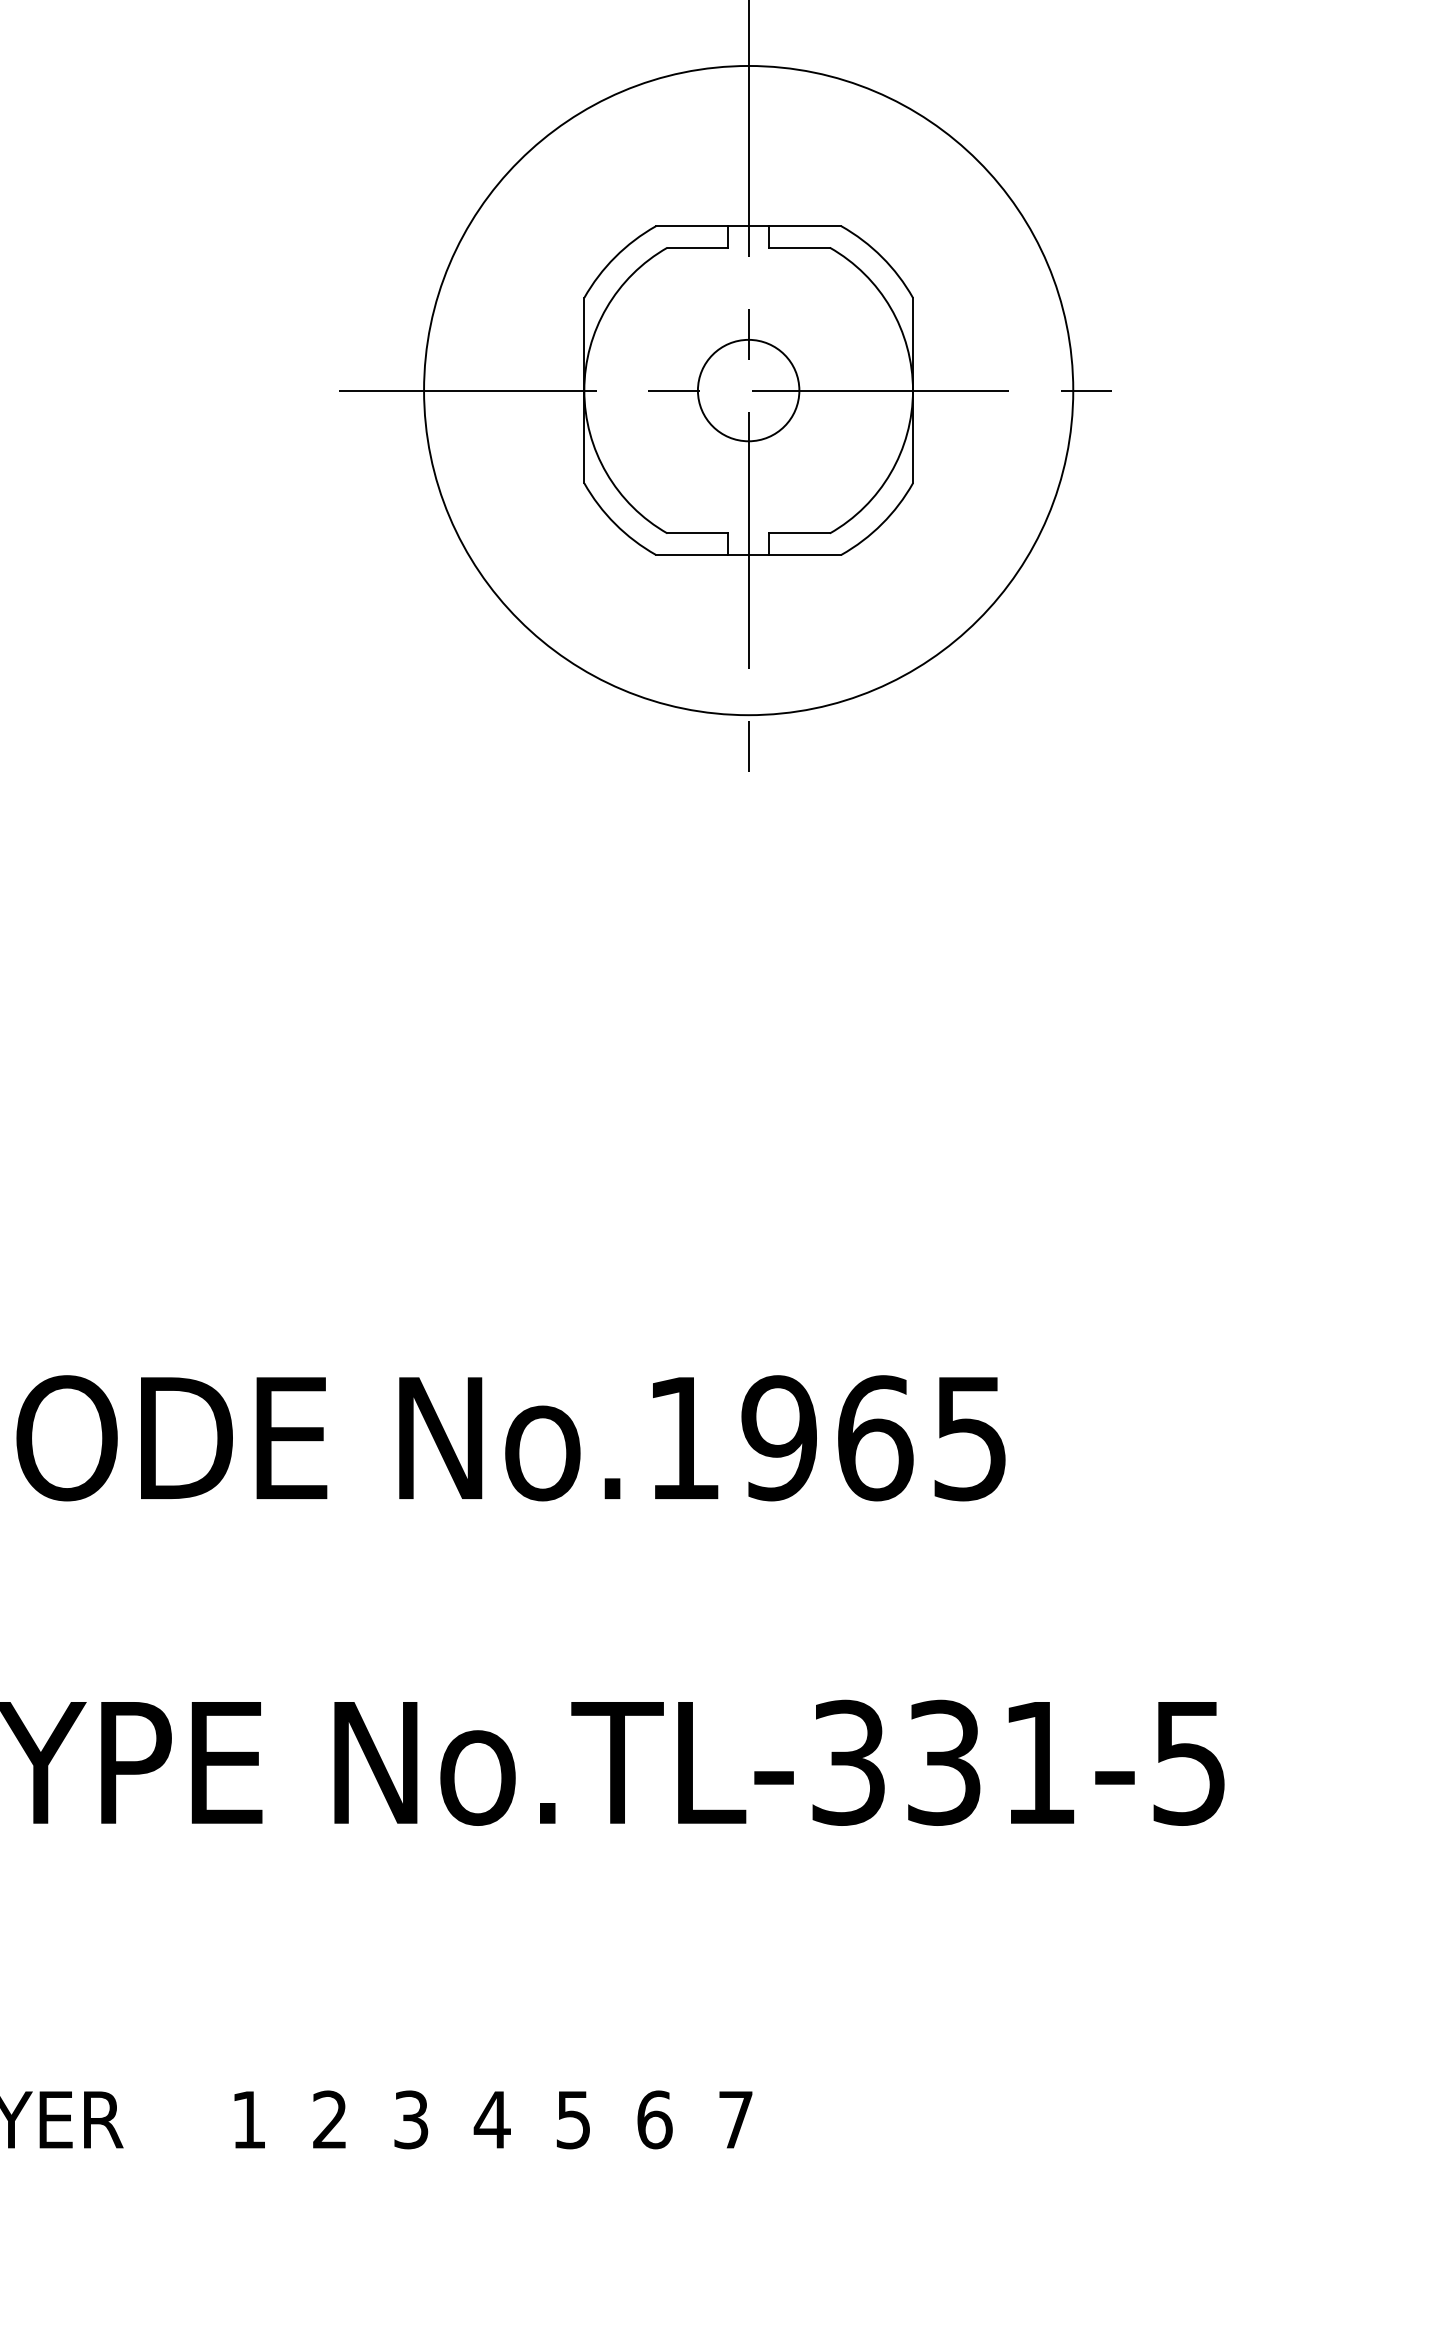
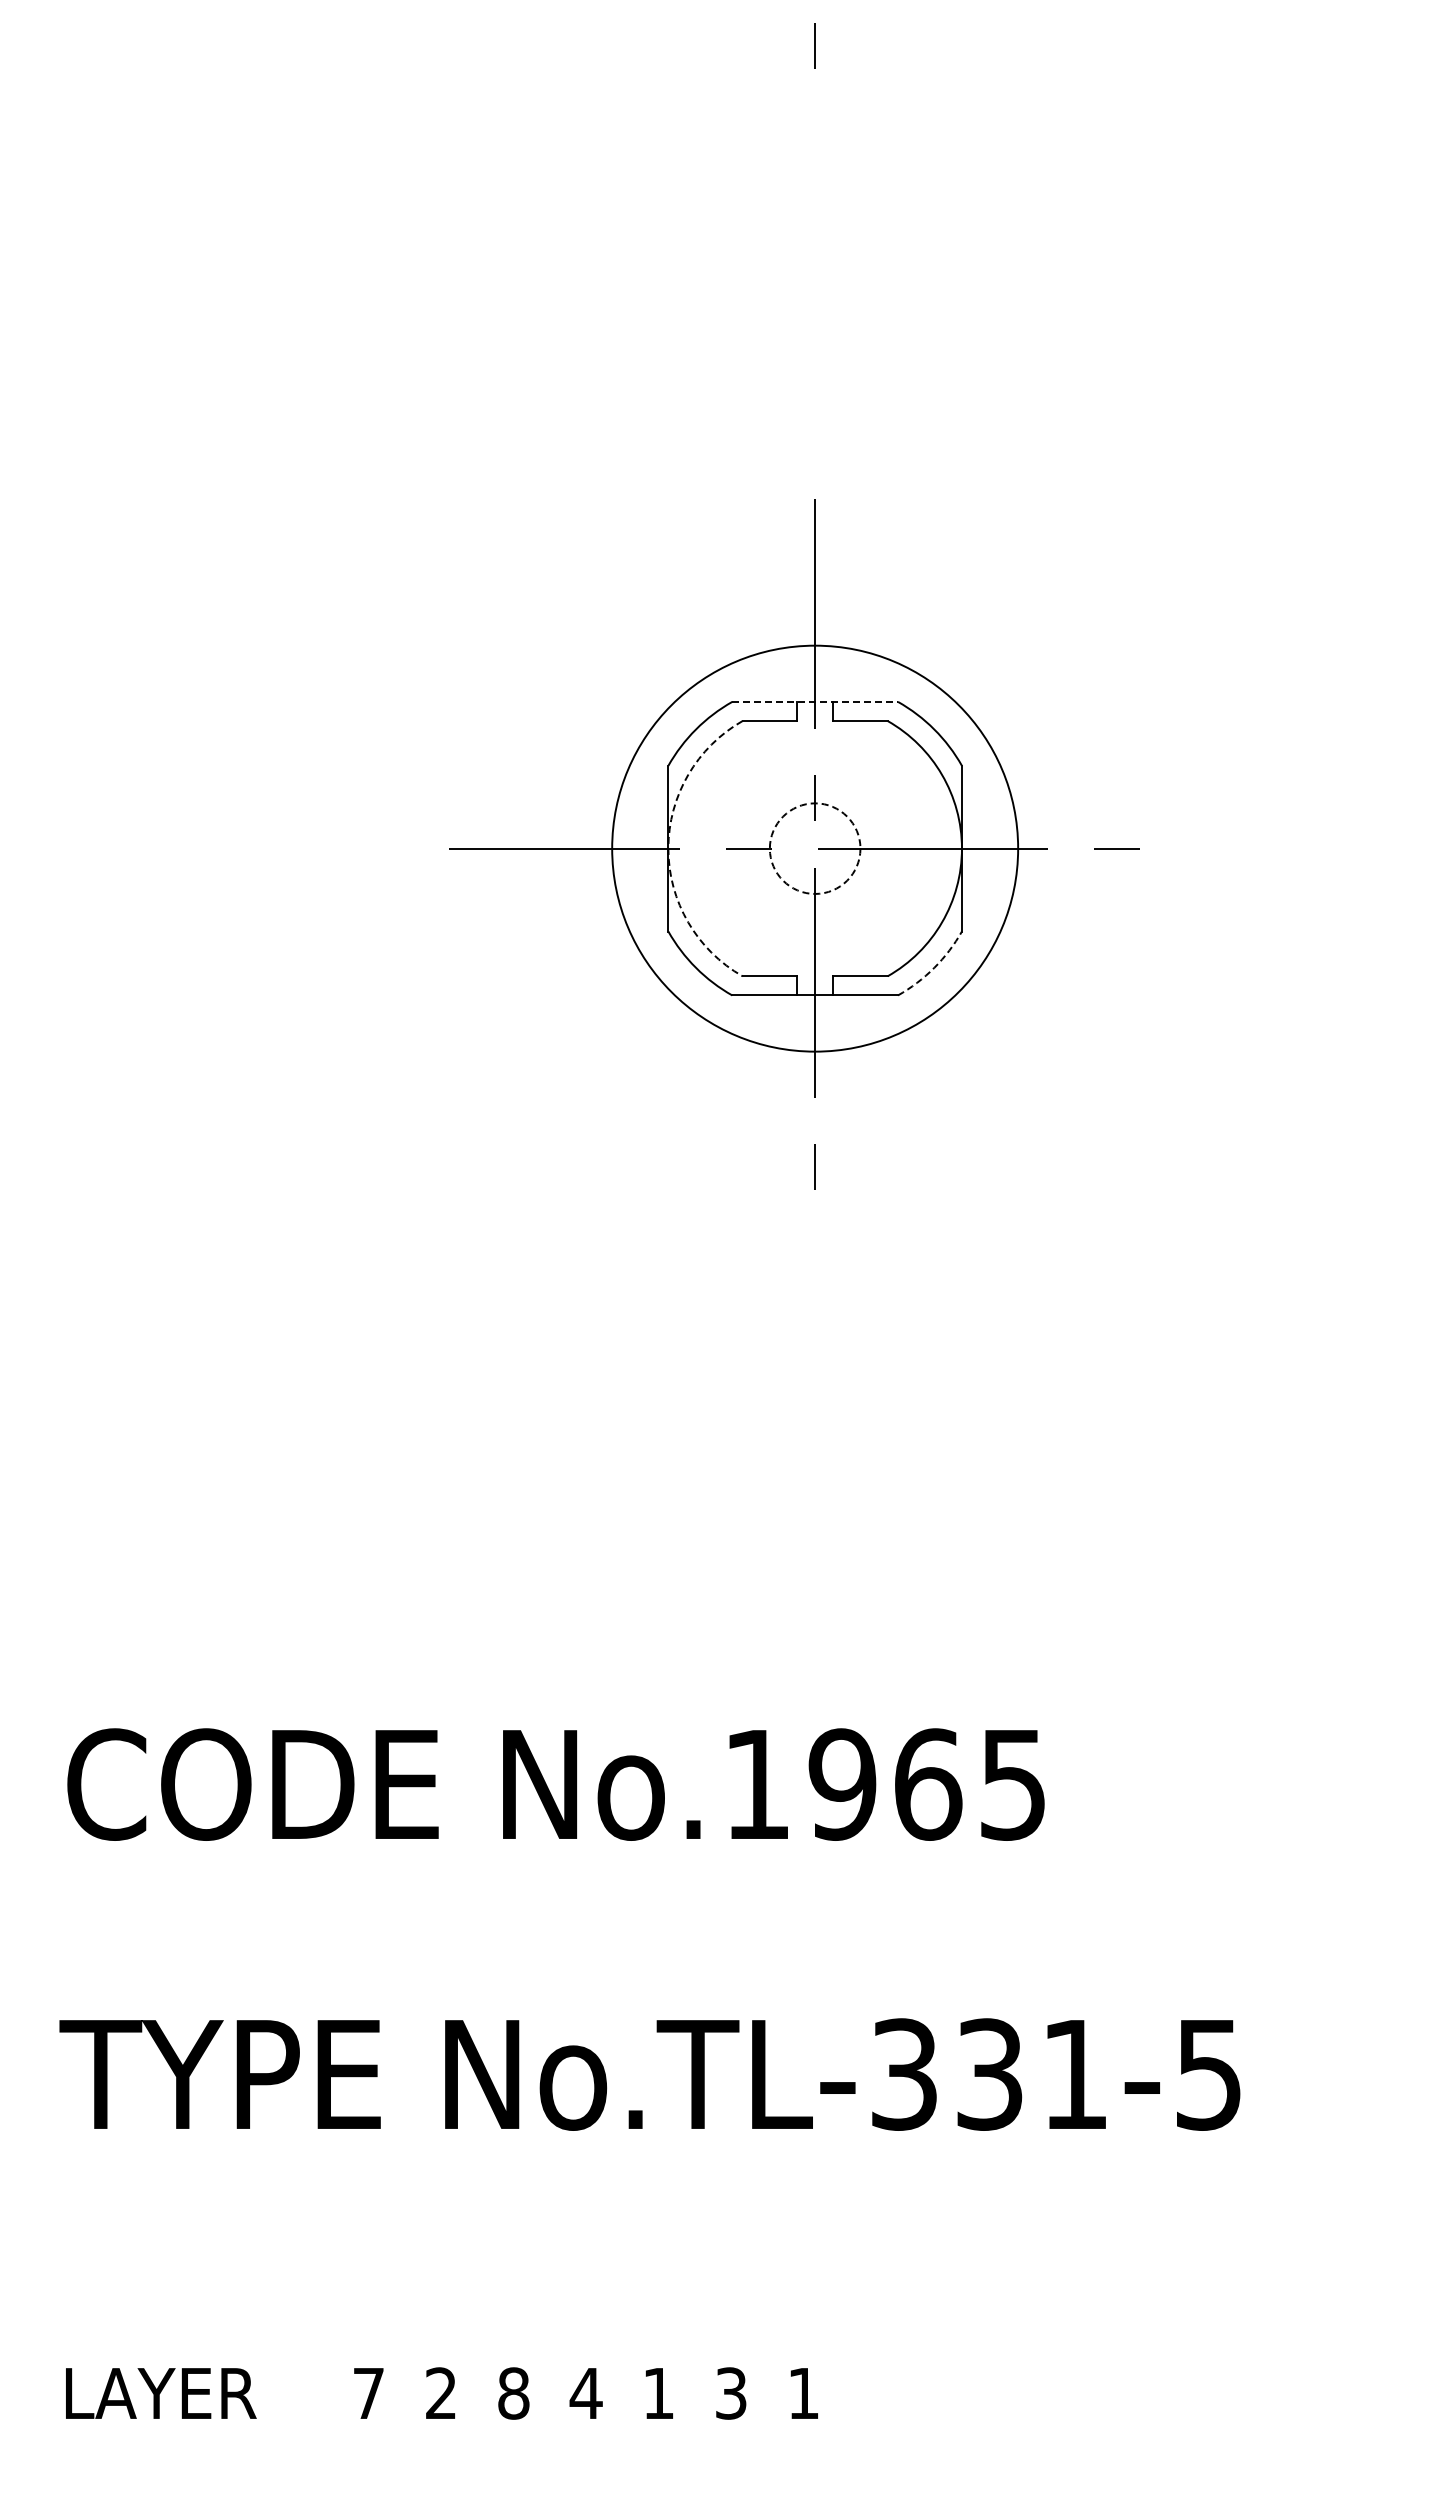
line: (747, 225) -> (814, 701), solid -> dashed
arc: (584, 390) -> (668, 848), solid -> dashed
circle: (747, 390) -> (814, 848), solid -> dashed
circle: (749, 390) -> (815, 848), size x0.7
arc: (882, 523) -> (934, 967), solid -> dashed
text: (248, 2119) -> (368, 2393), 1 -> 7
text: (410, 2119) -> (513, 2393), 3 -> 8
text: (573, 2119) -> (658, 2393), 5 -> 1
text: (655, 2119) -> (731, 2393), 6 -> 3
text: (735, 2119) -> (803, 2393), 7 -> 1

